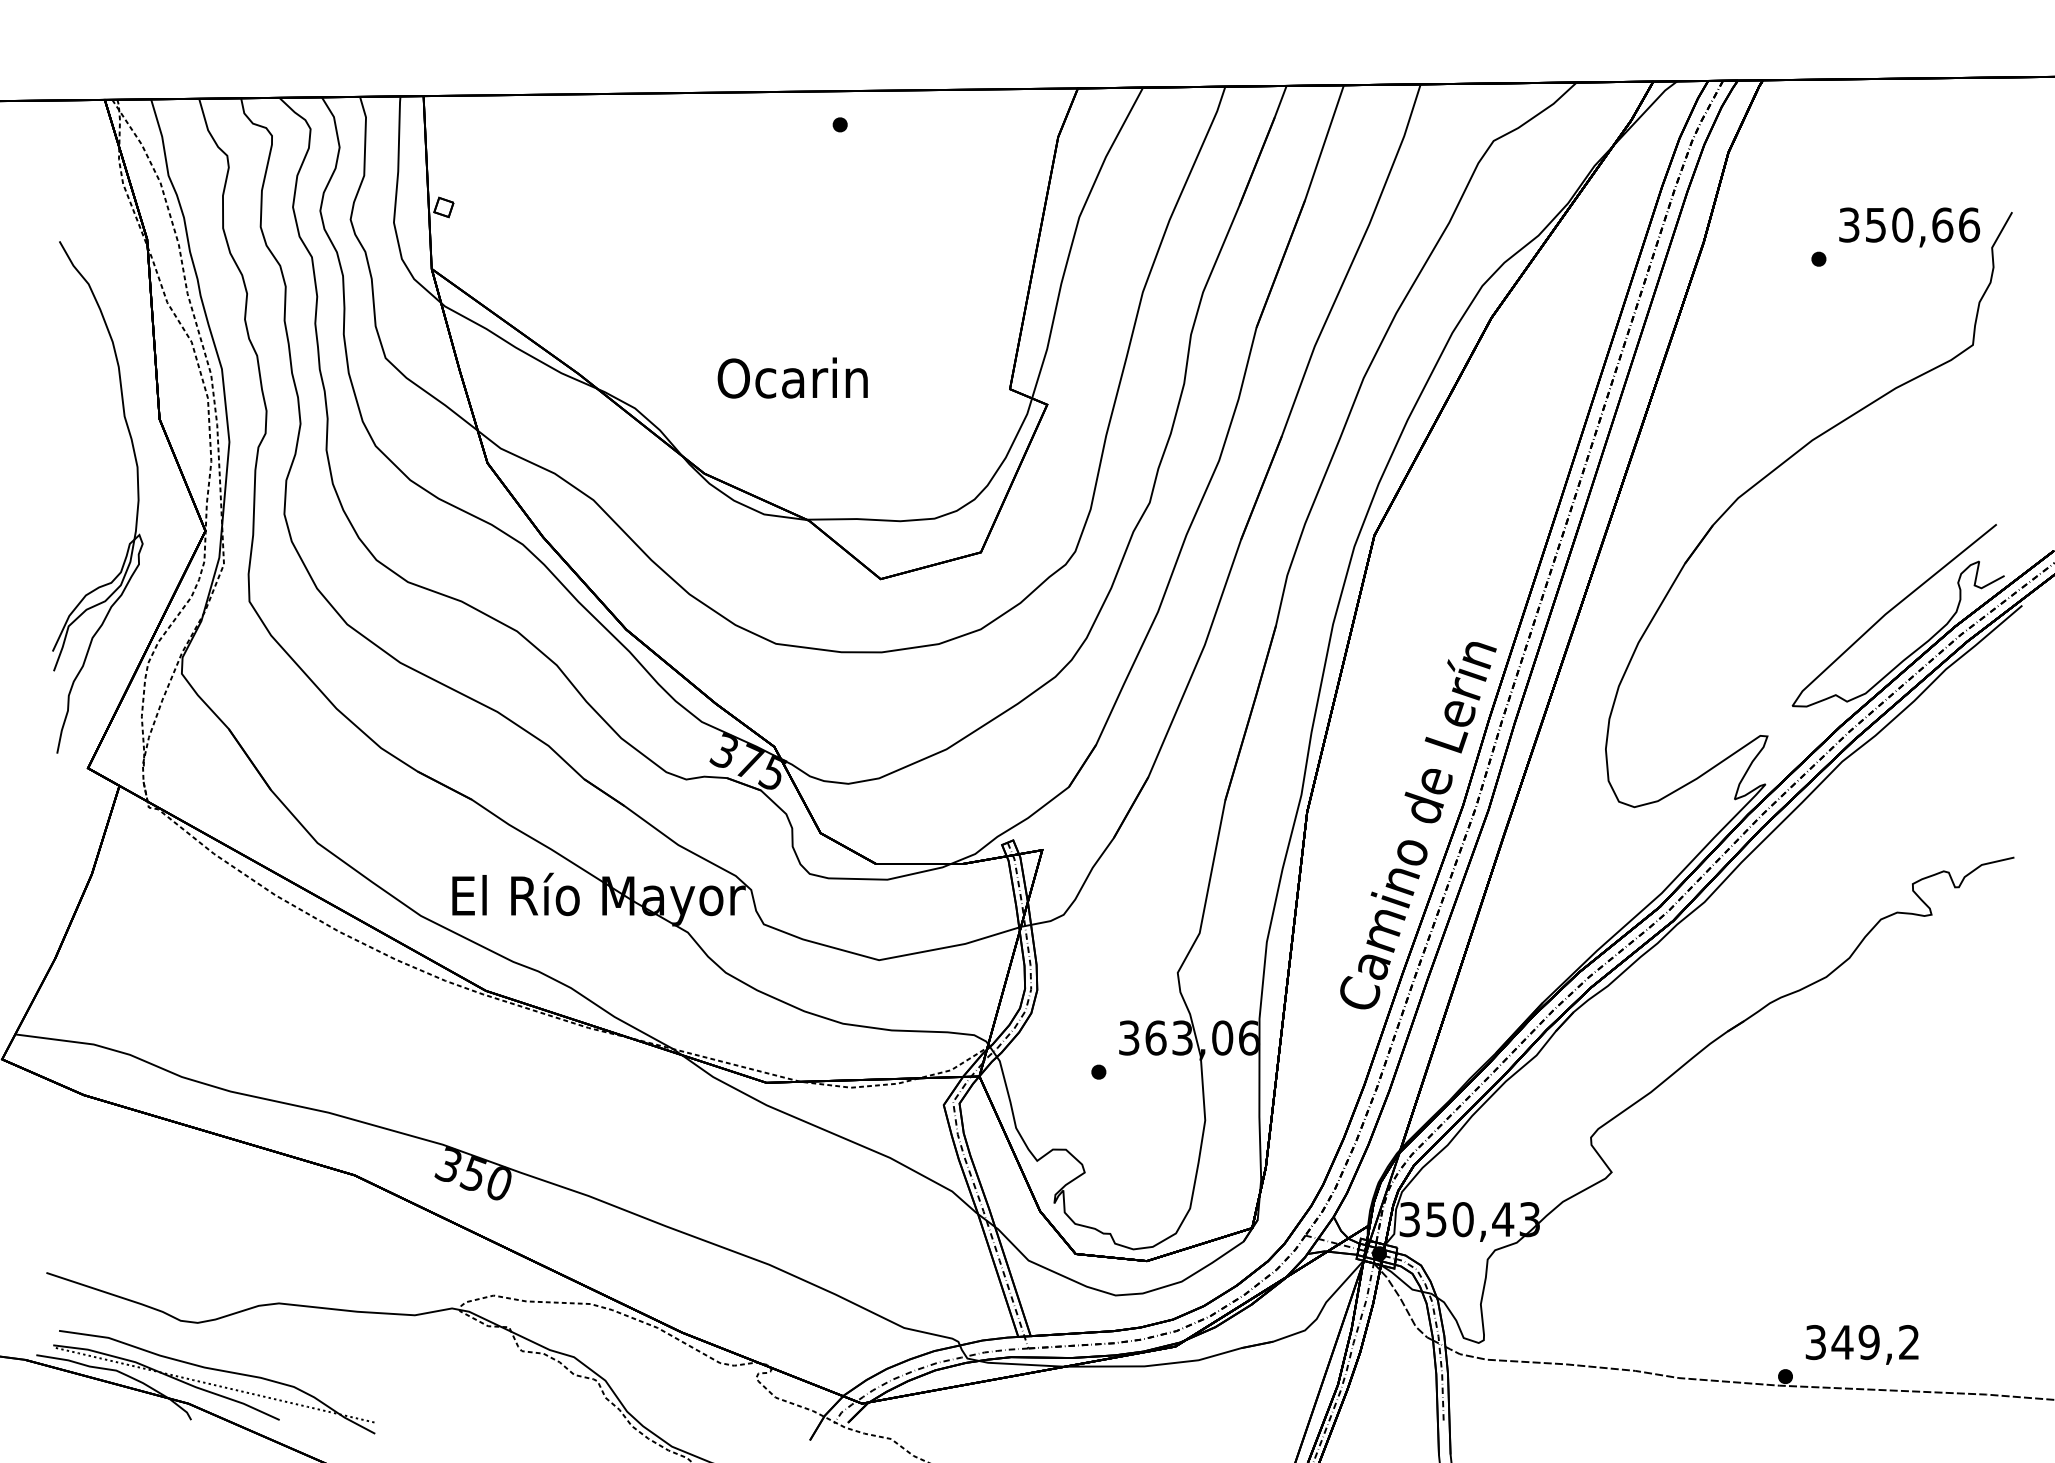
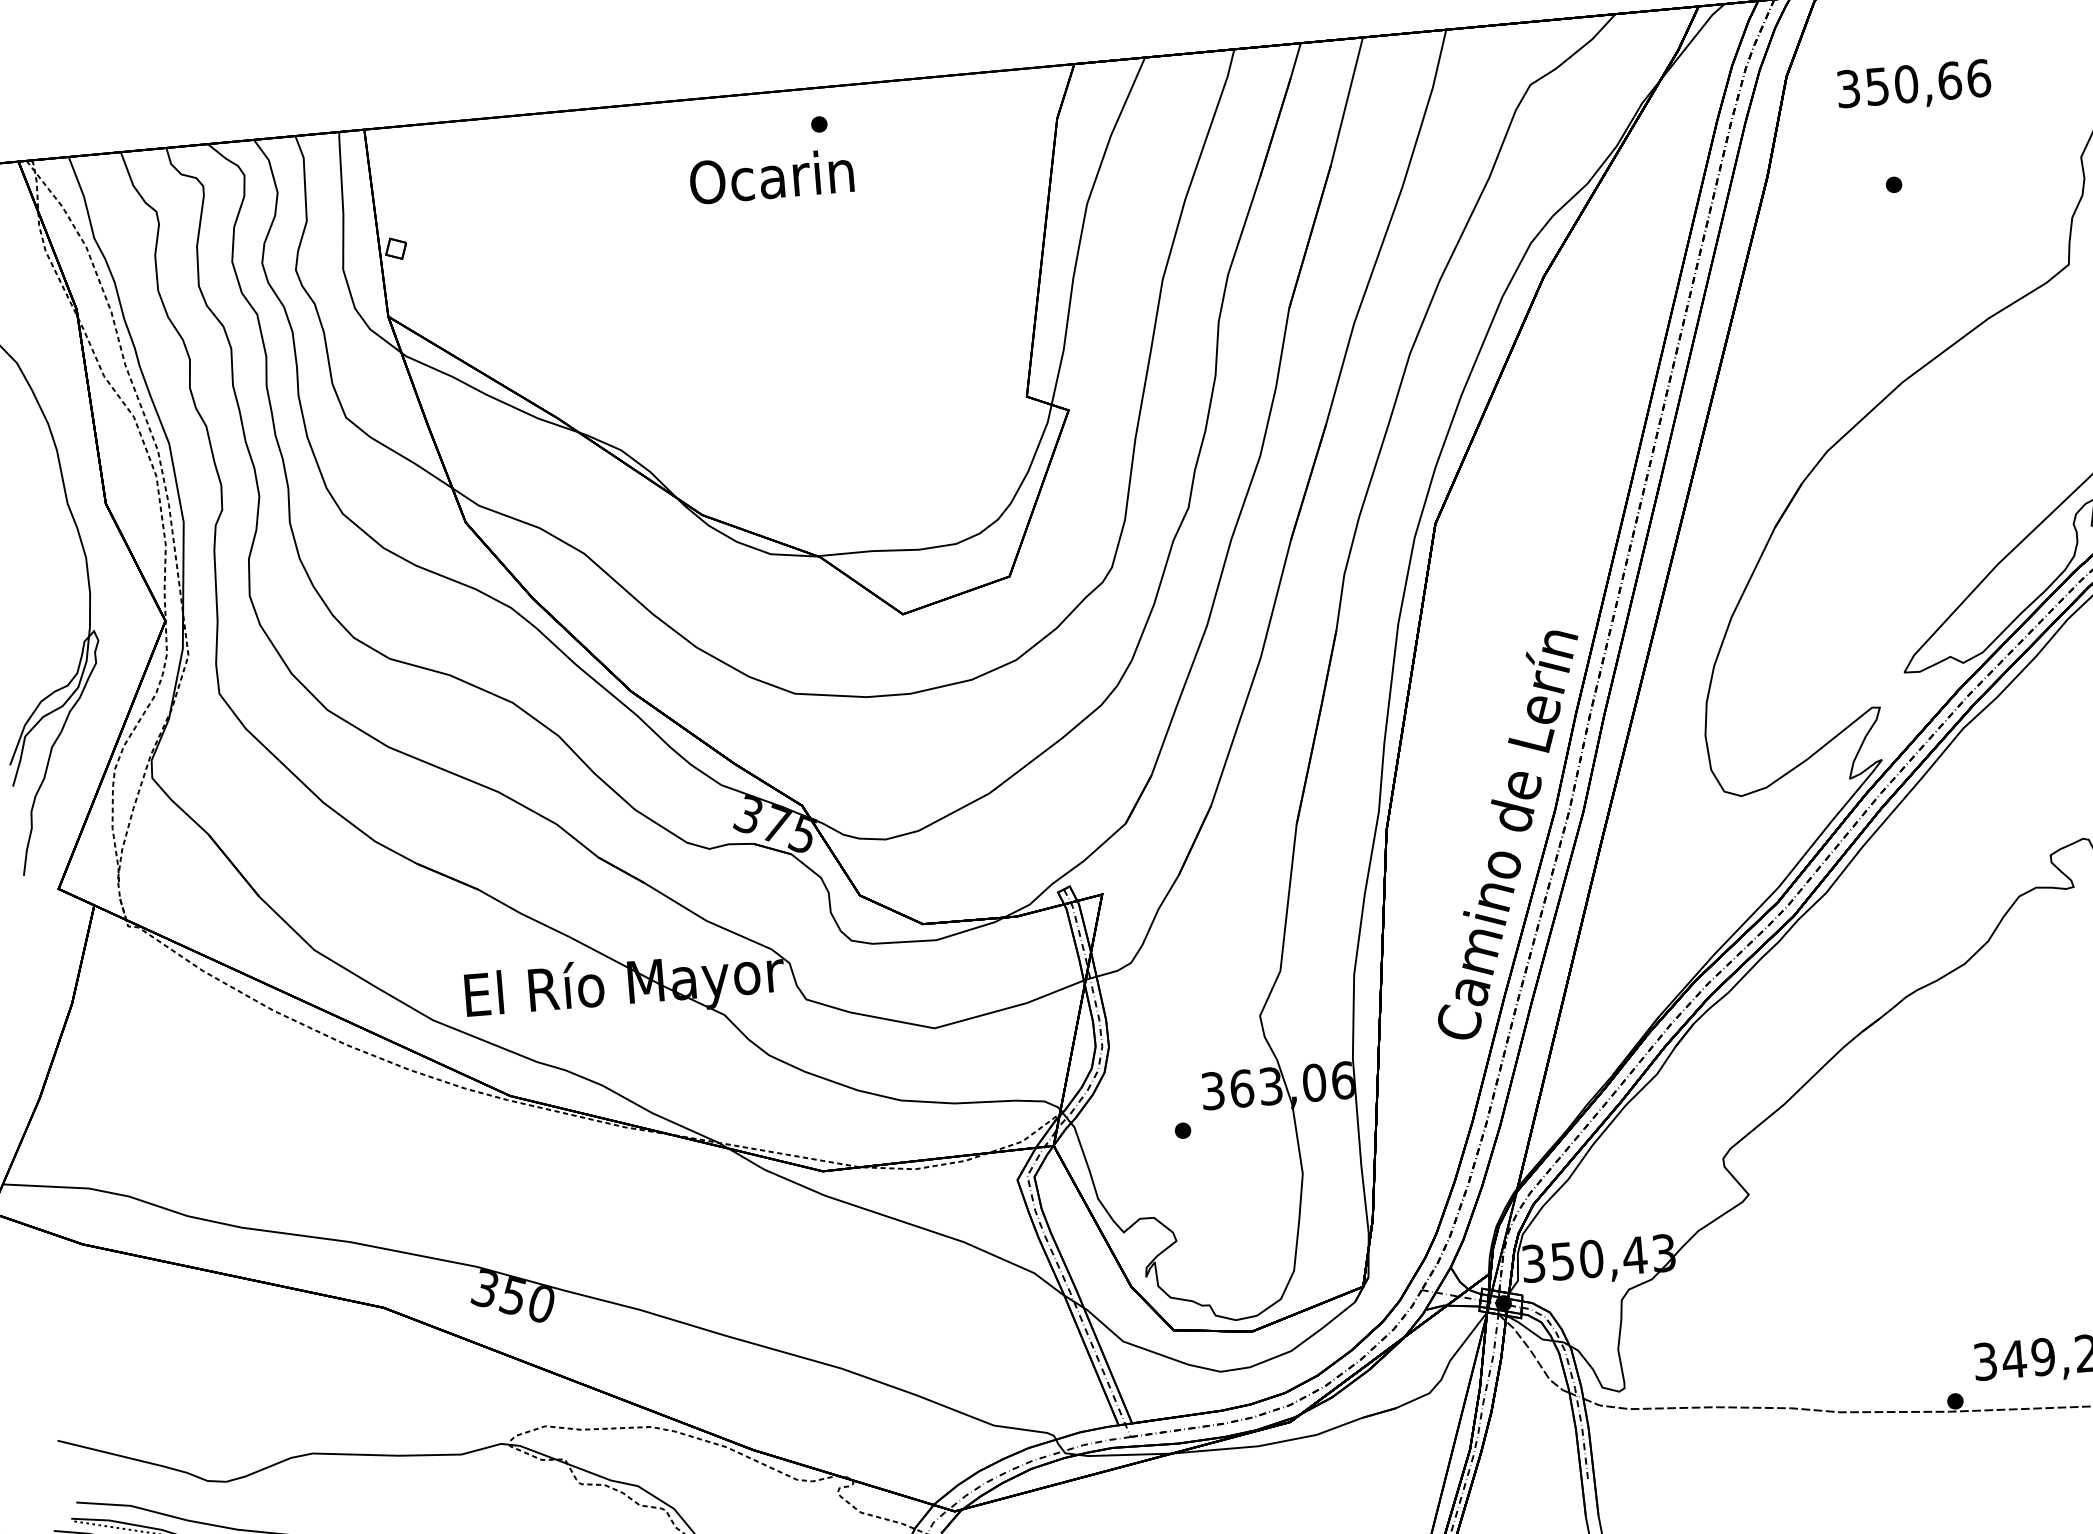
text: (1909, 227) -> (1914, 86), moved
text: (792, 377) -> (771, 176), moved

